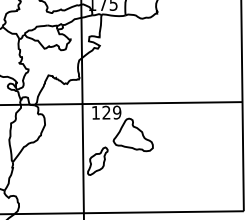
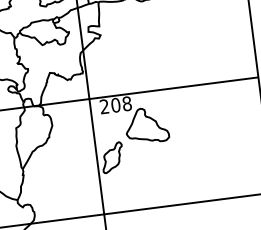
text: (106, 112) -> (115, 105), 129 -> 208

